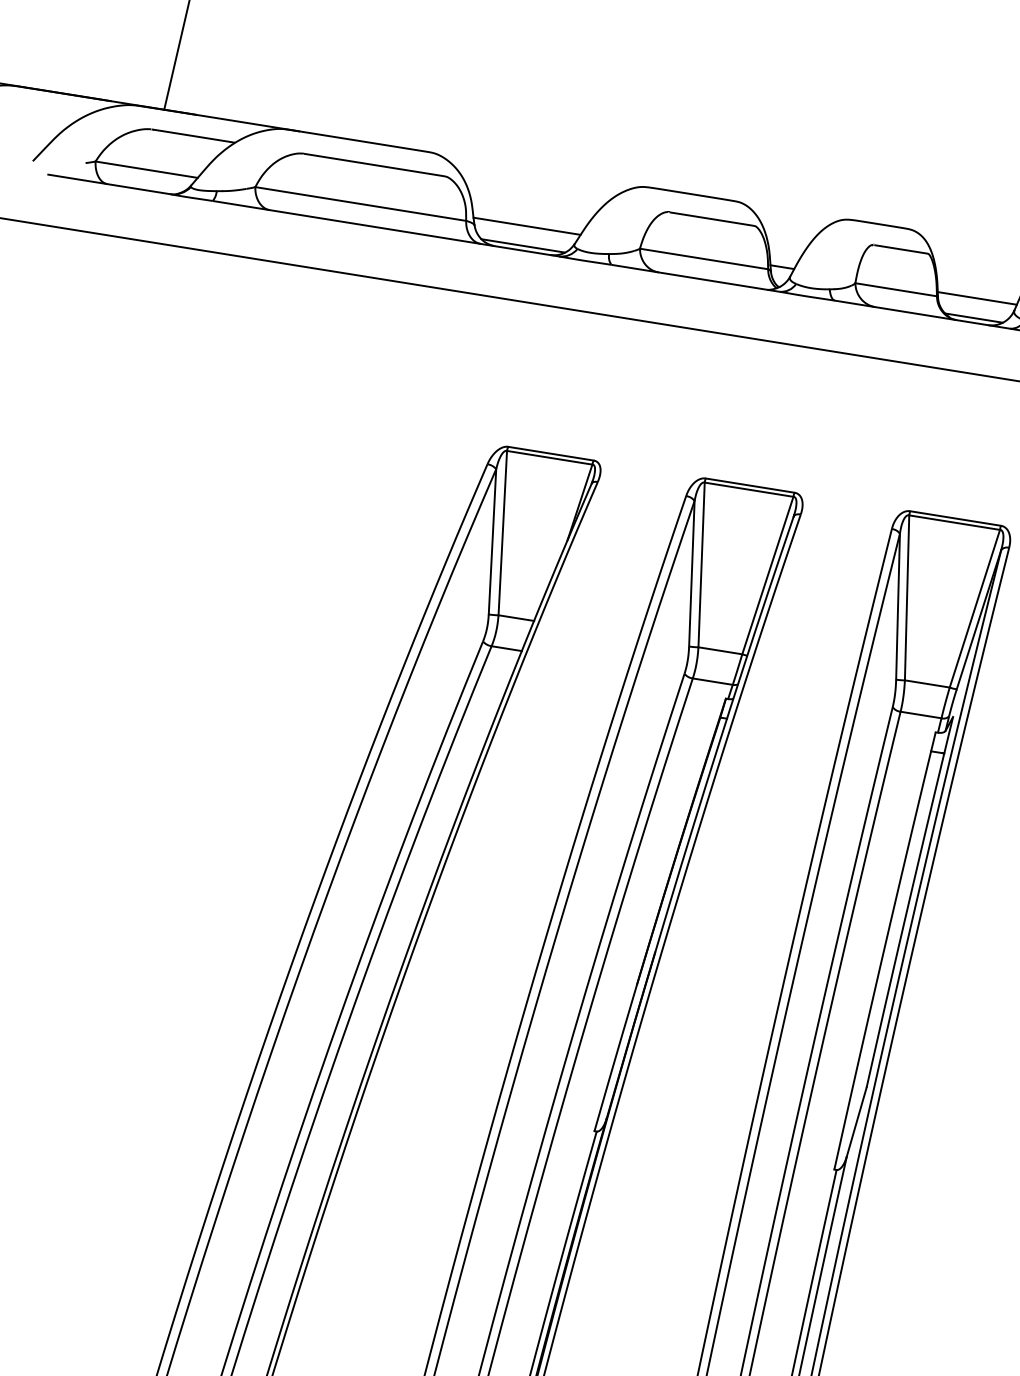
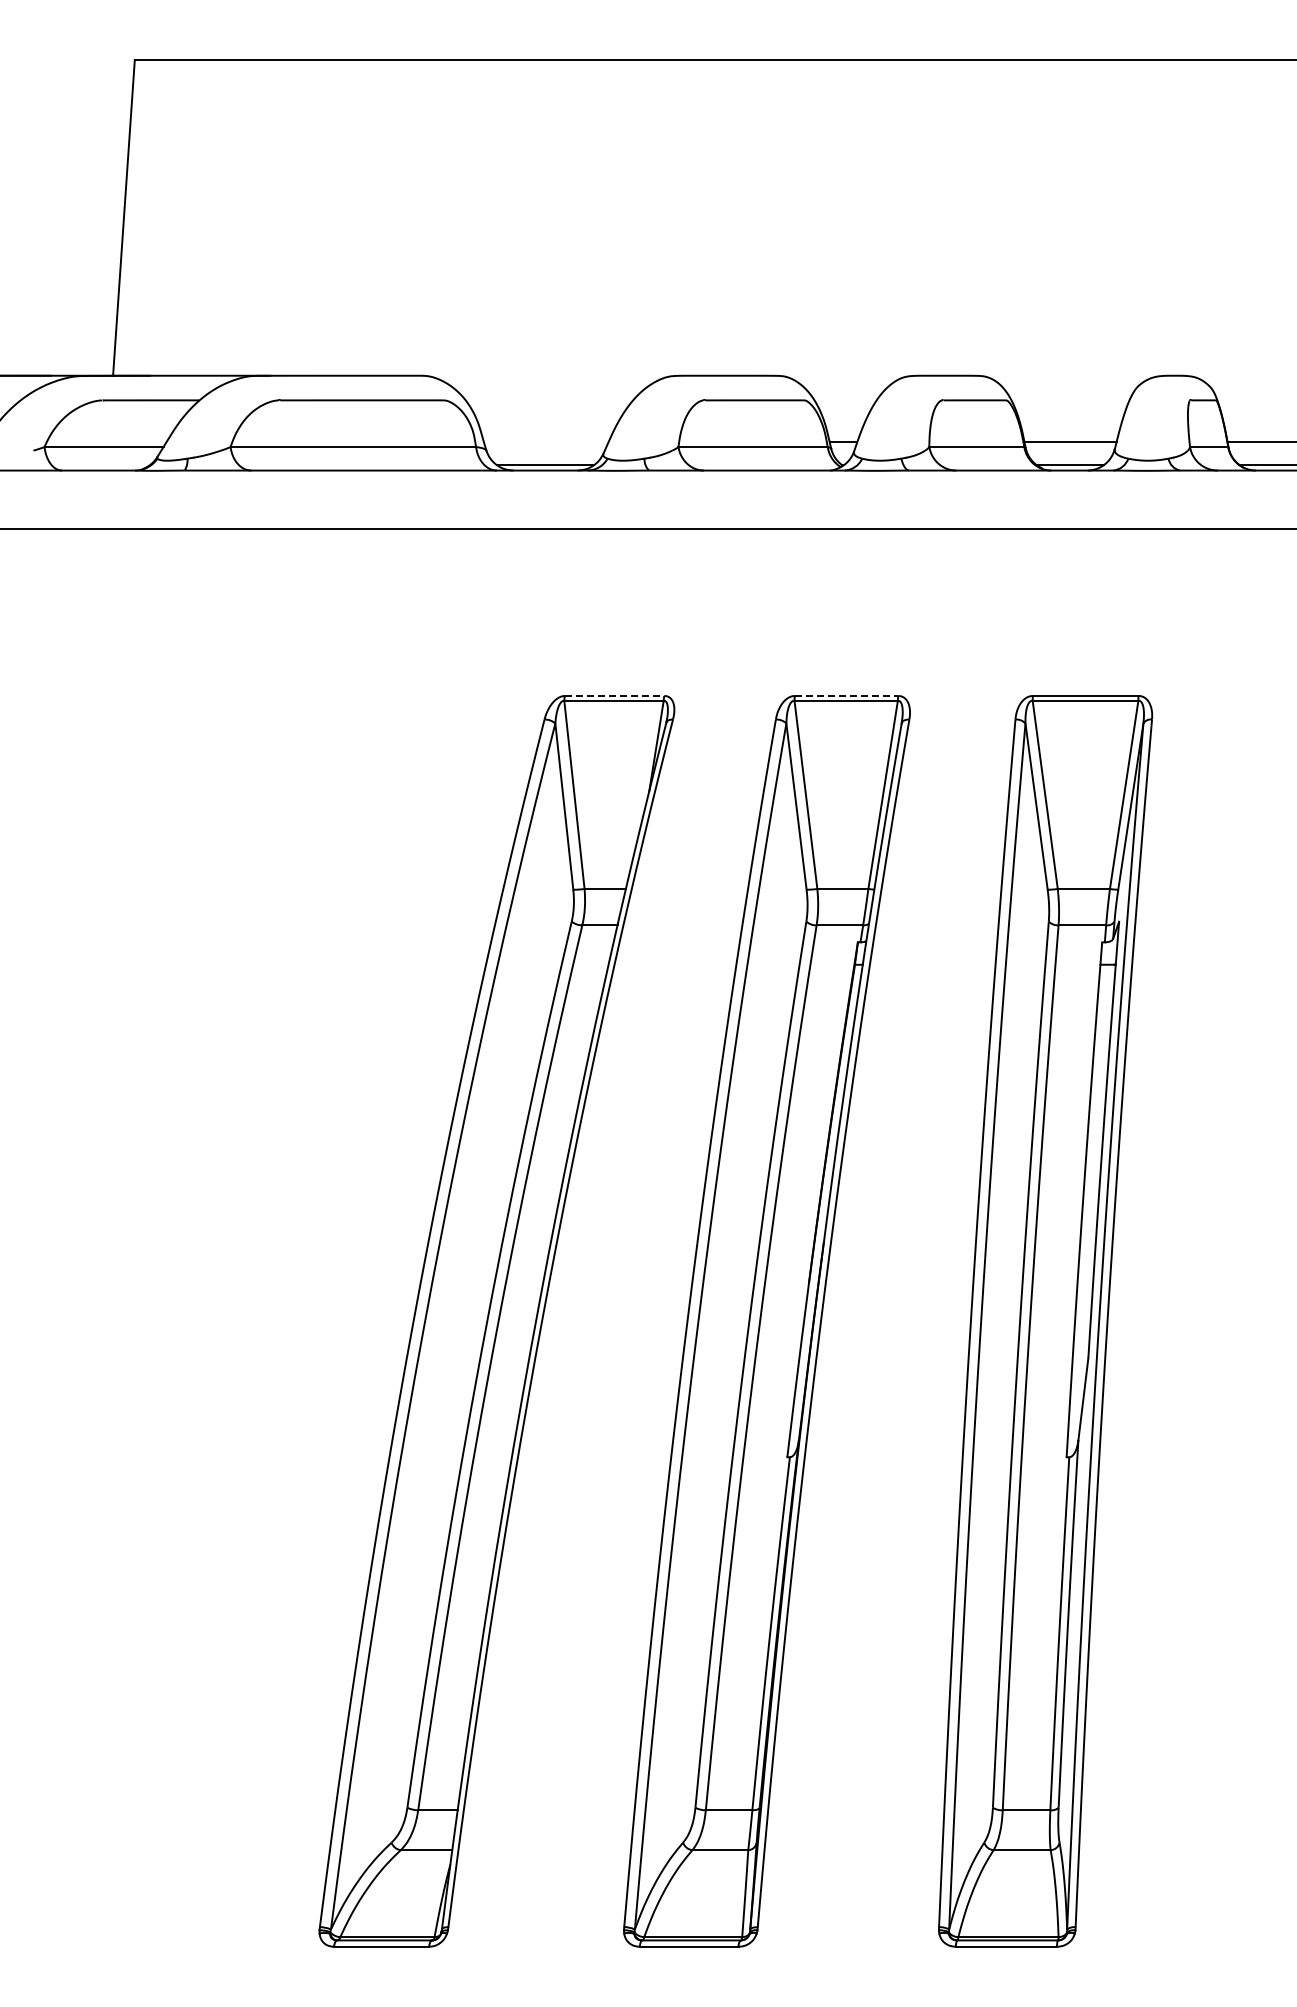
line: (526, 226) -> (545, 442), removed
line: (550, 453) -> (614, 695), solid -> dashed
line: (750, 485) -> (846, 695), solid -> dashed

